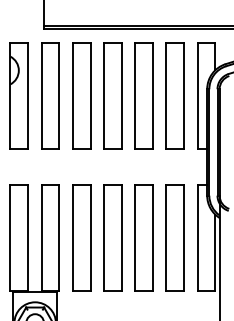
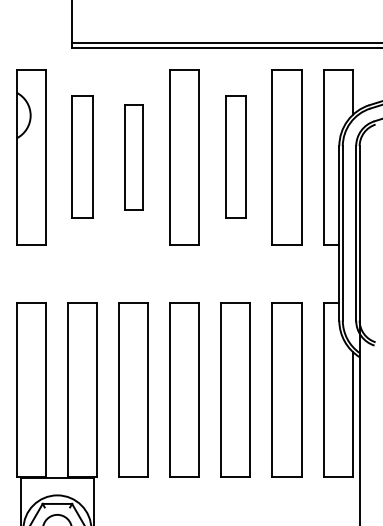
part: (50, 95) -> (82, 156), size x0.7
part: (81, 95) -> (133, 156), size x0.6
part: (143, 95) -> (234, 156), size x0.7

